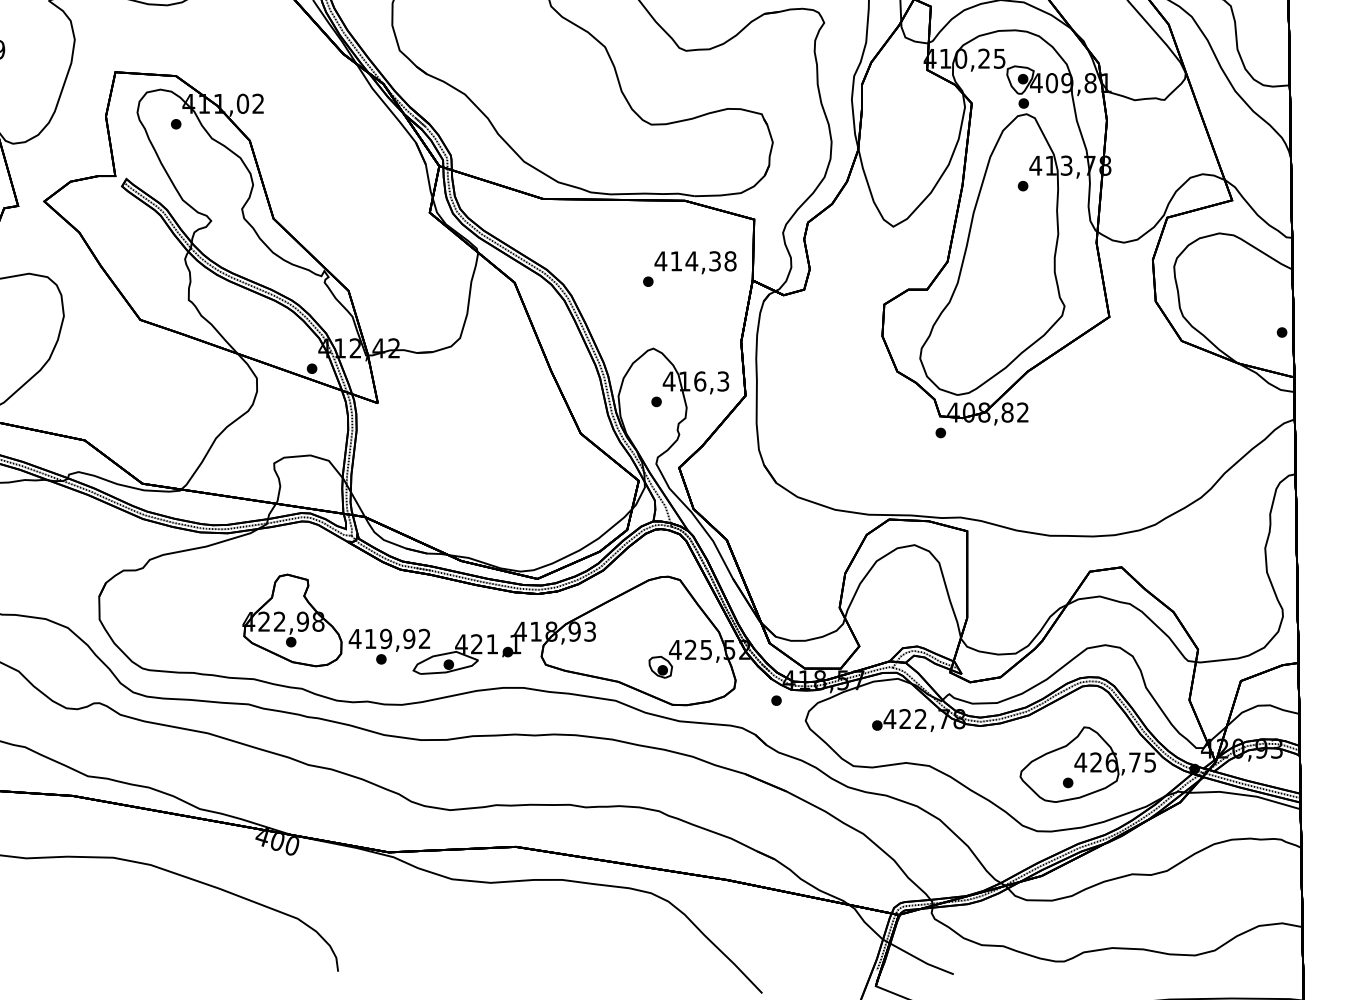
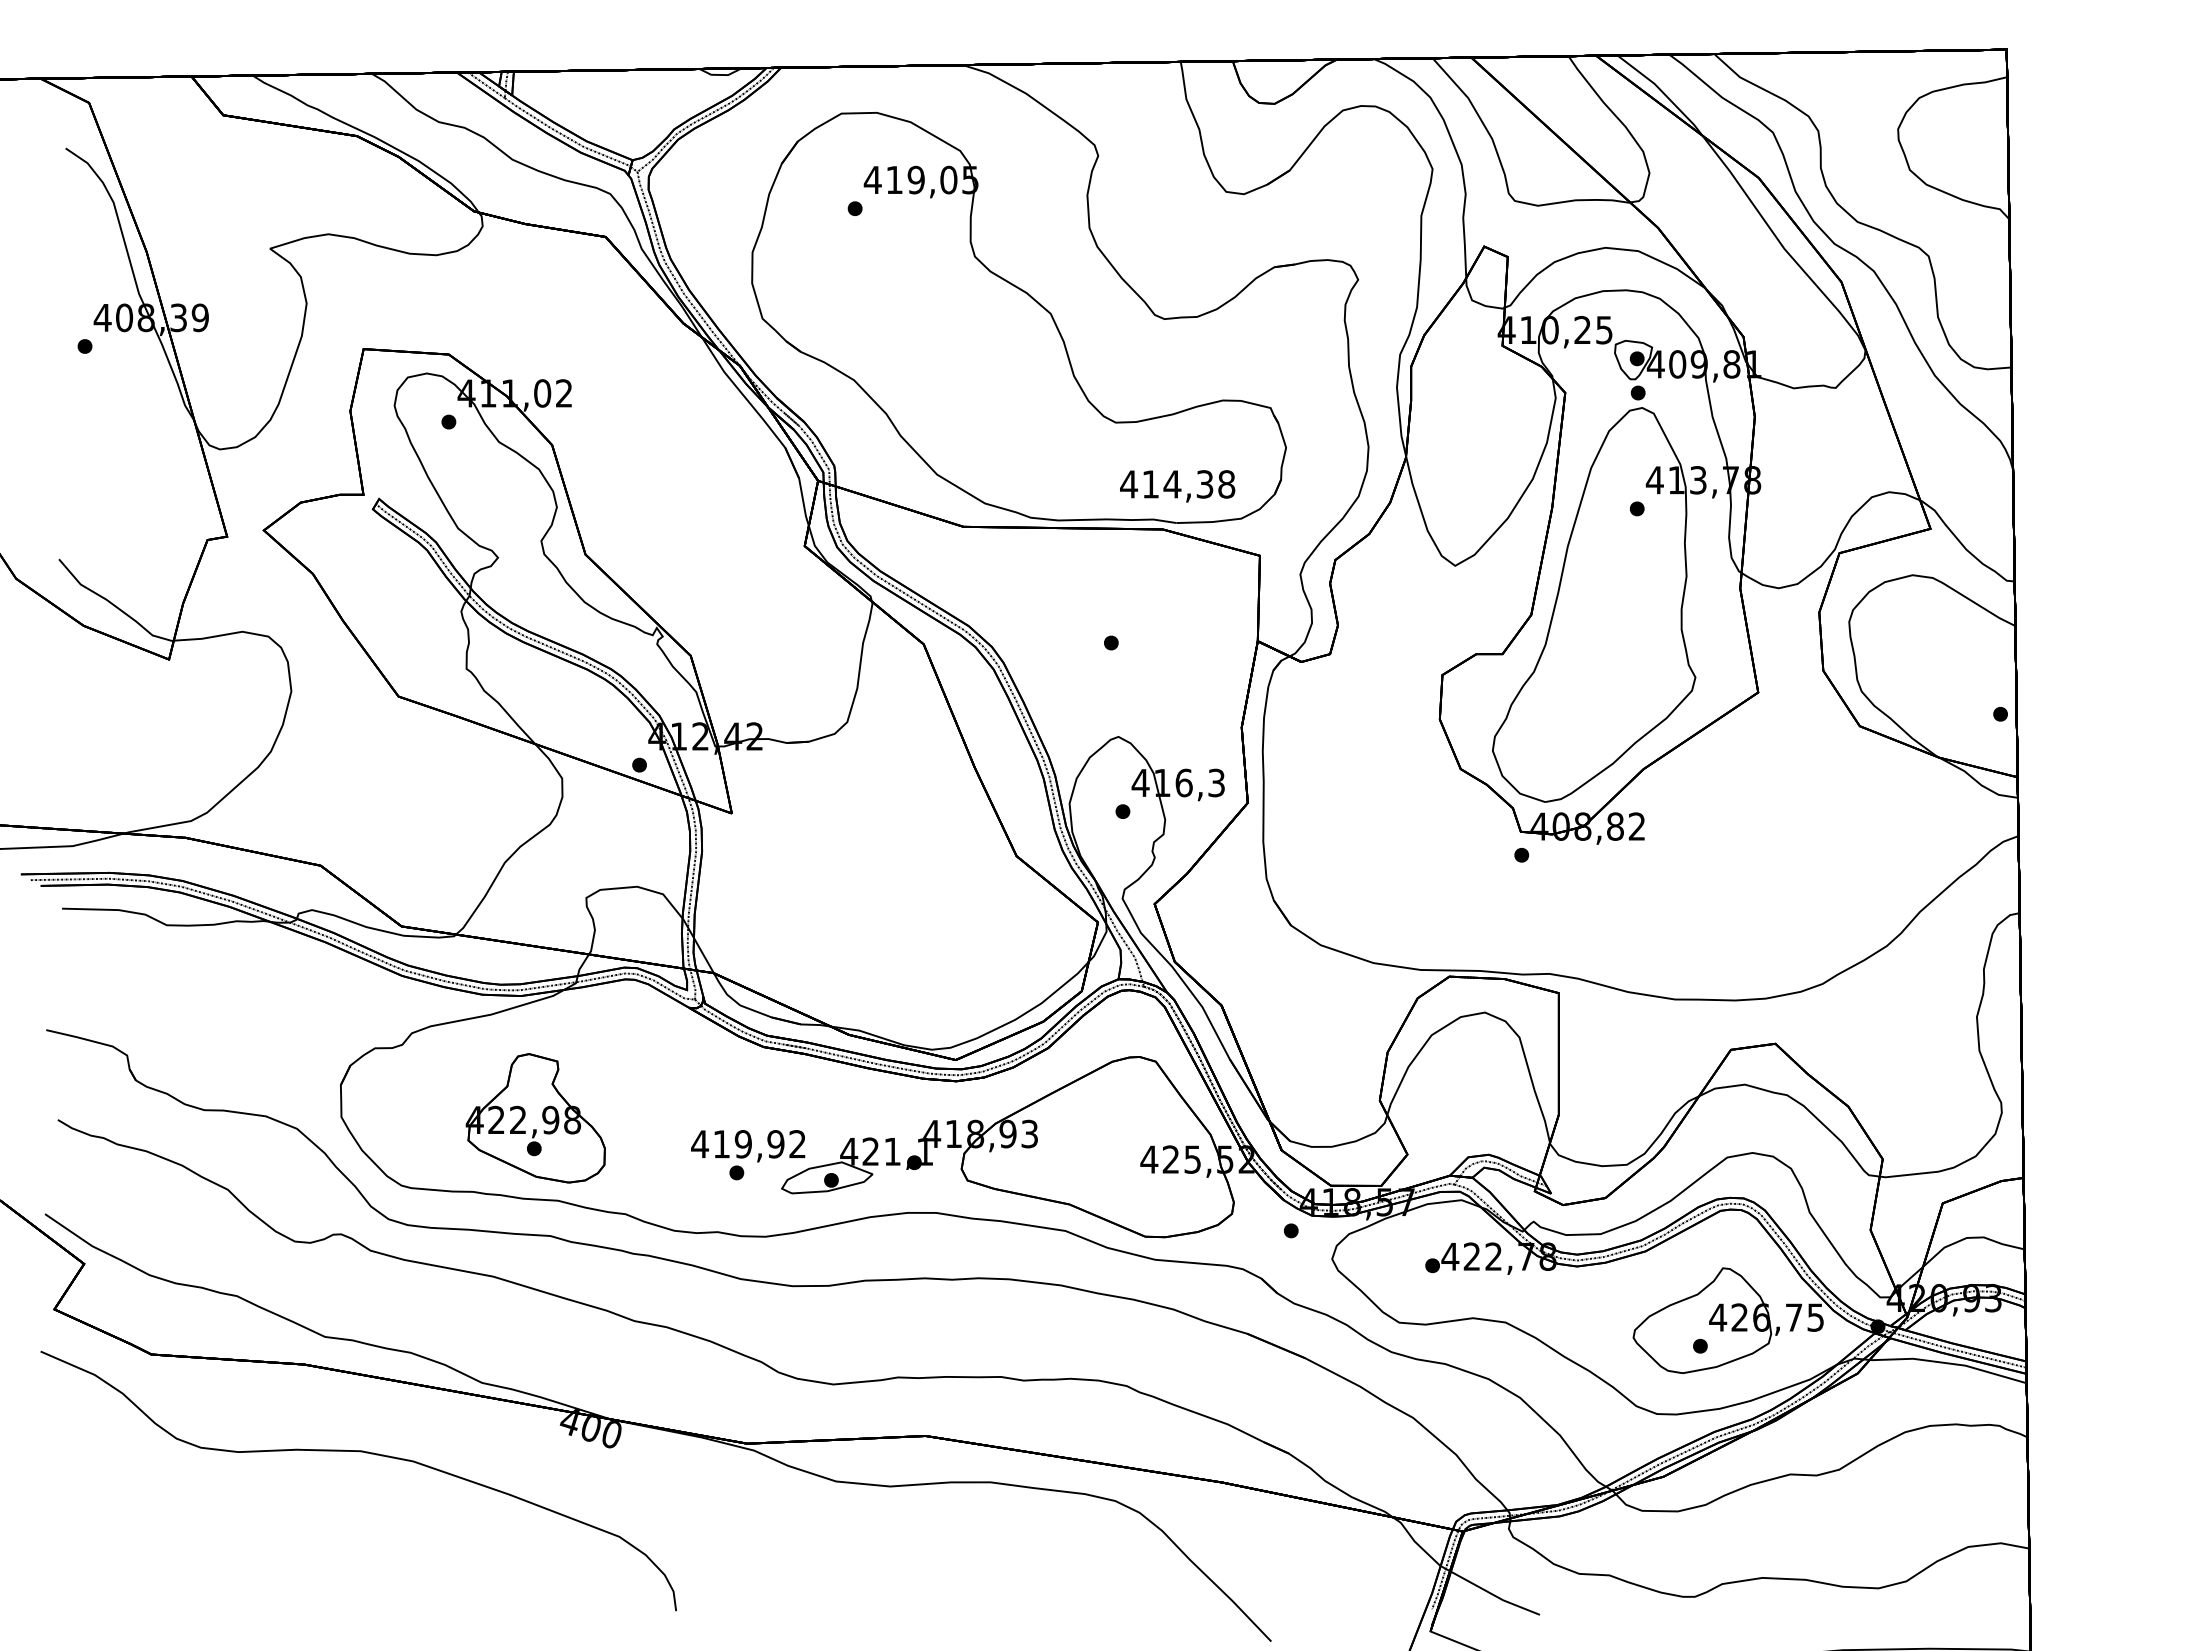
text: (695, 262) -> (1177, 486), moved
part: (292, 620) -> (535, 1118), moved
part: (660, 666) -> (1128, 1183), removed

